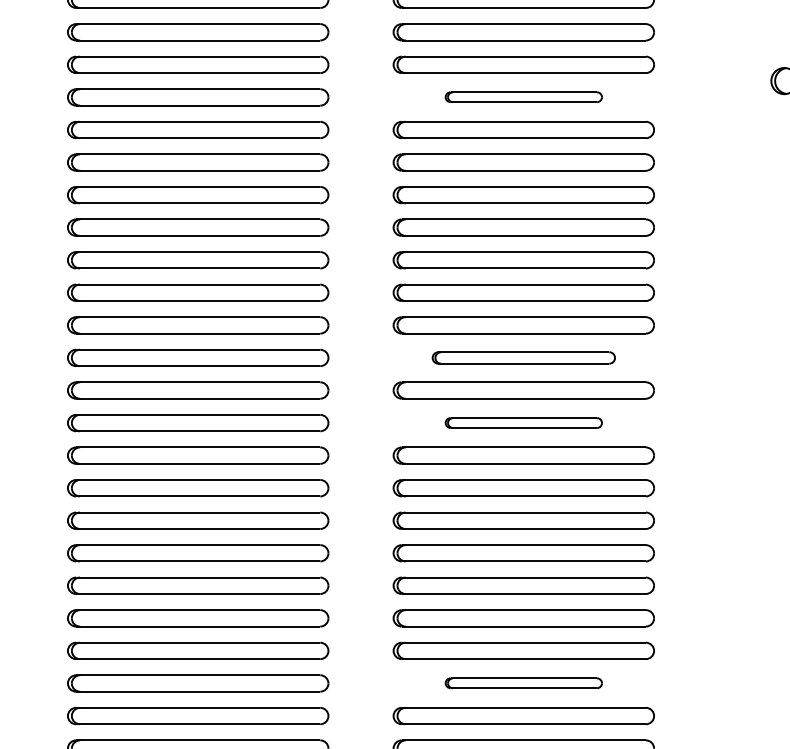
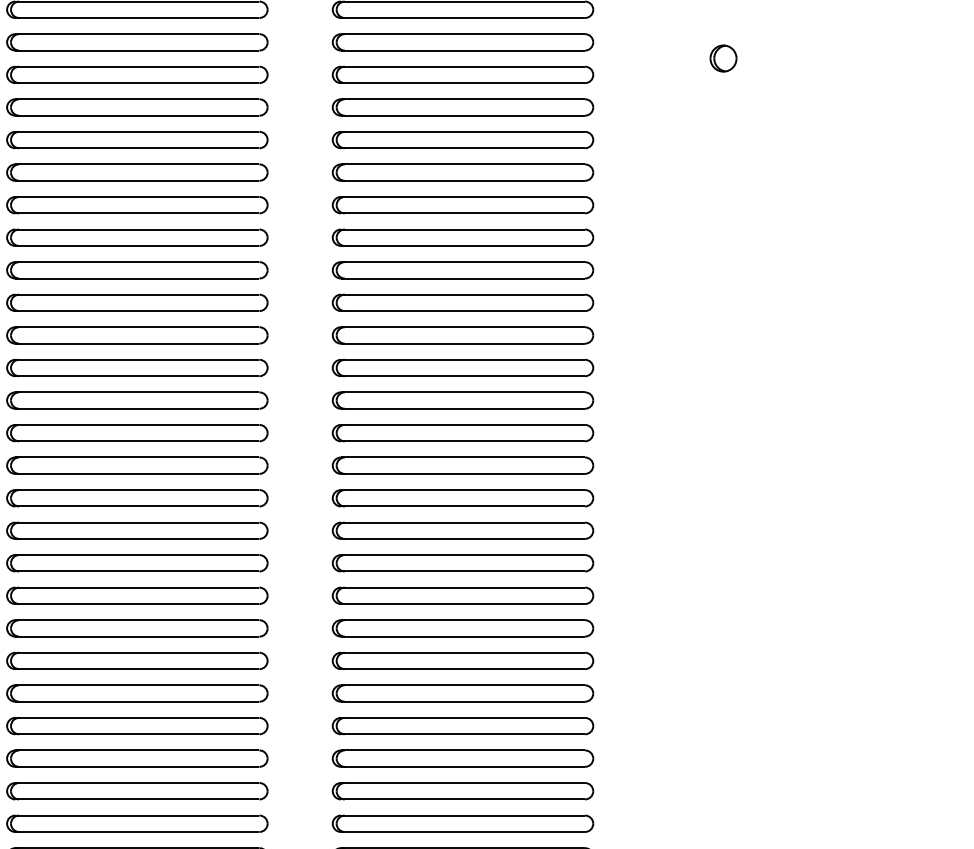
part: (523, 97) -> (462, 74), size x1.67
part: (523, 358) -> (462, 335), size x1.43
part: (523, 423) -> (462, 400), size x1.67
part: (523, 683) -> (462, 660), size x1.67

